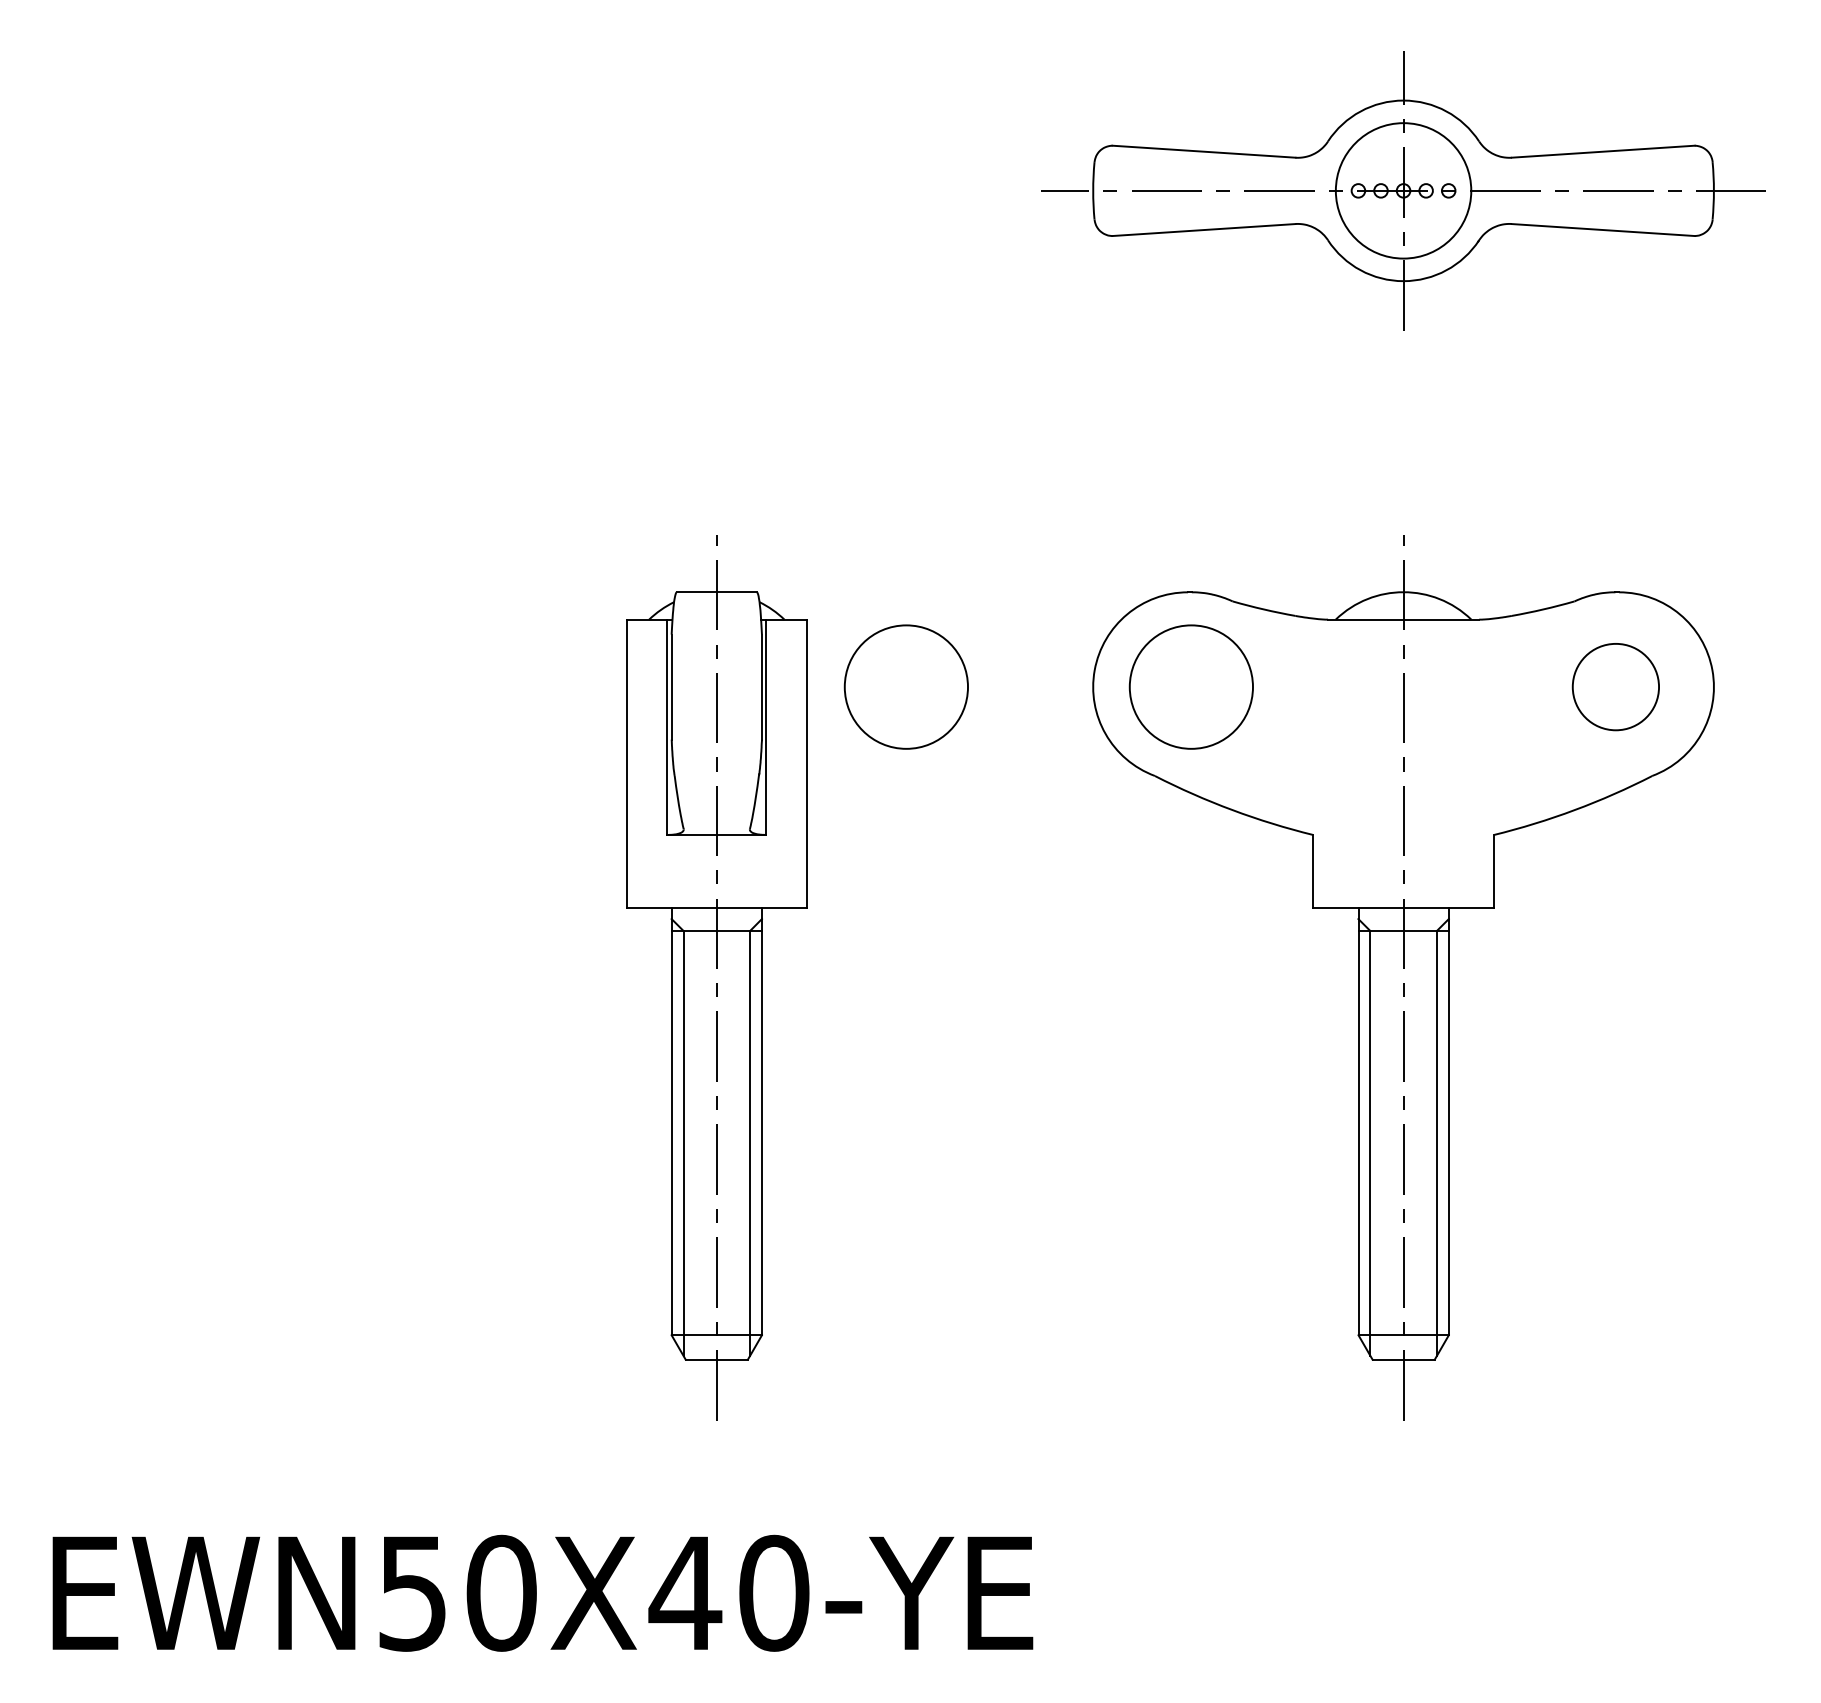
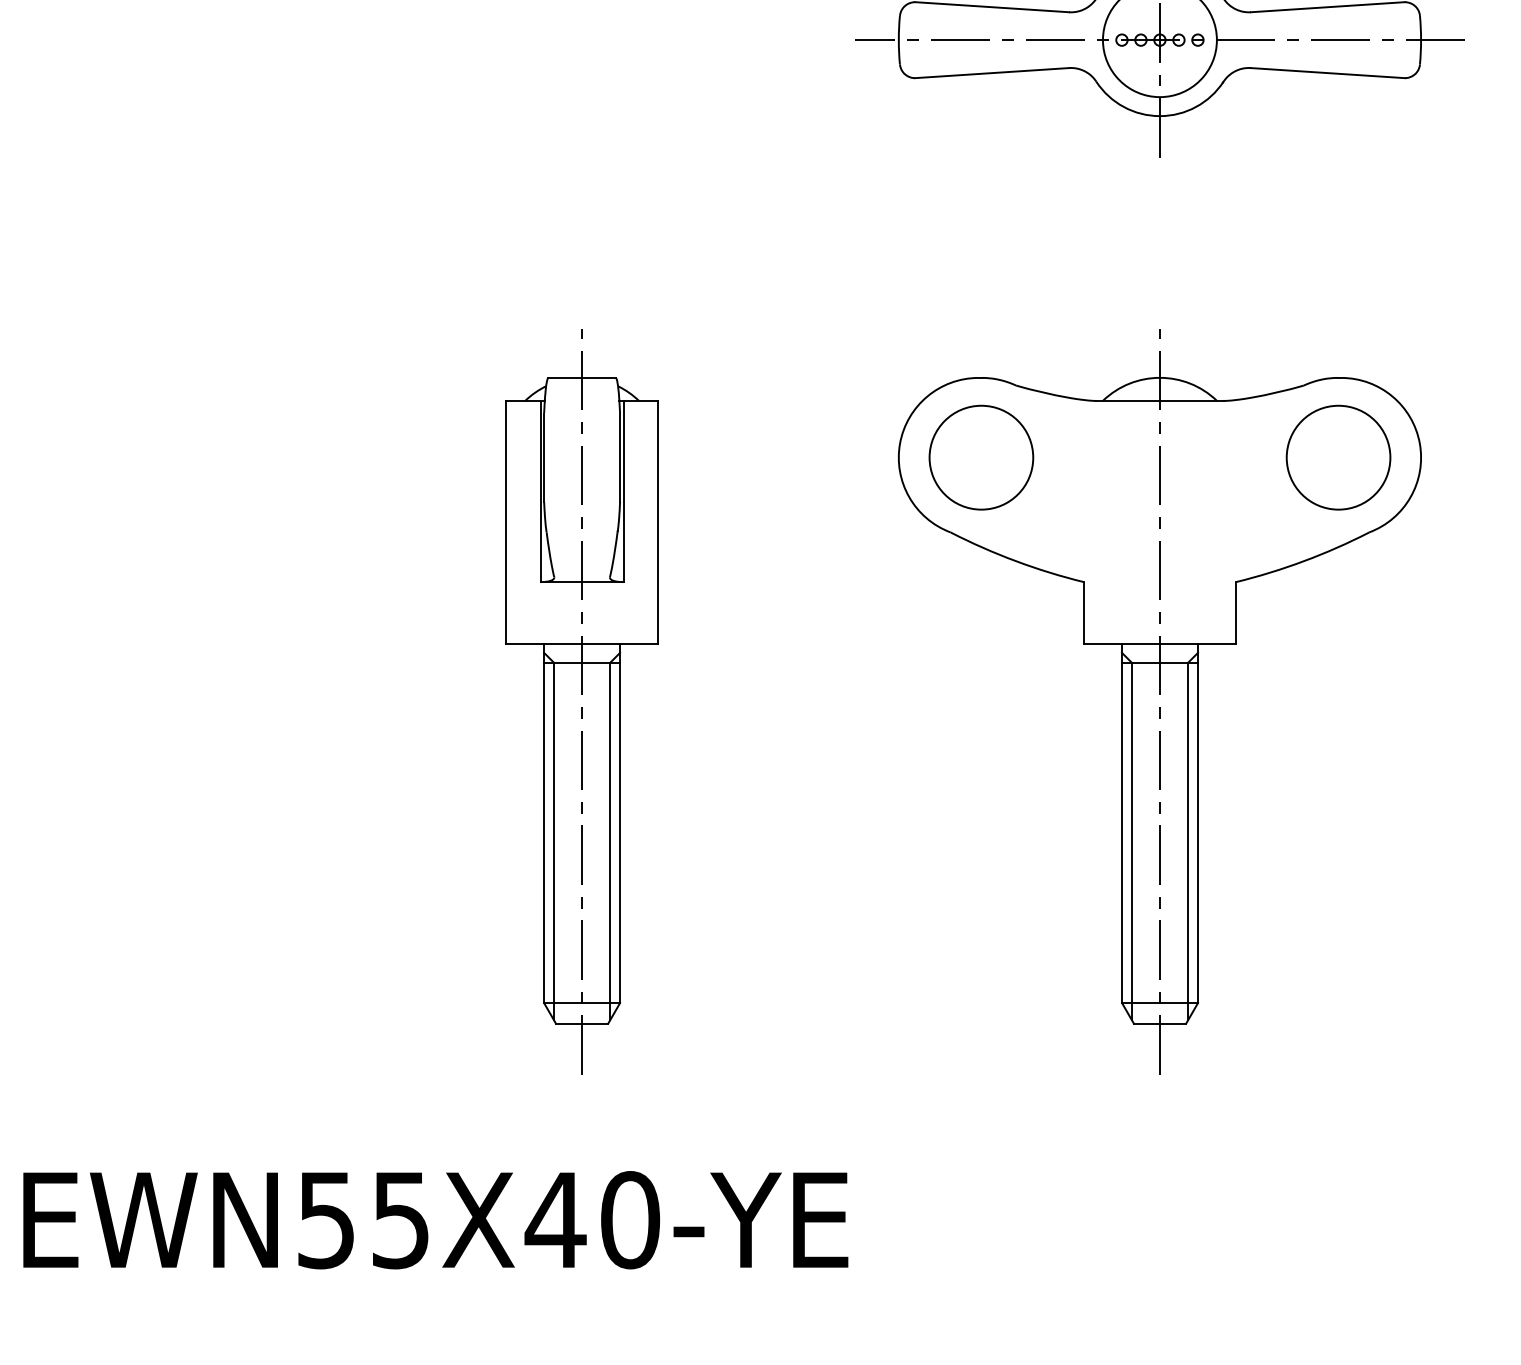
part: (905, 686) -> (740, 457), removed
part: (1615, 686) -> (1338, 457), size x1.43
text: (501, 1592) -> (400, 1219), EWN50X40-YE -> EWN55X40-YE

